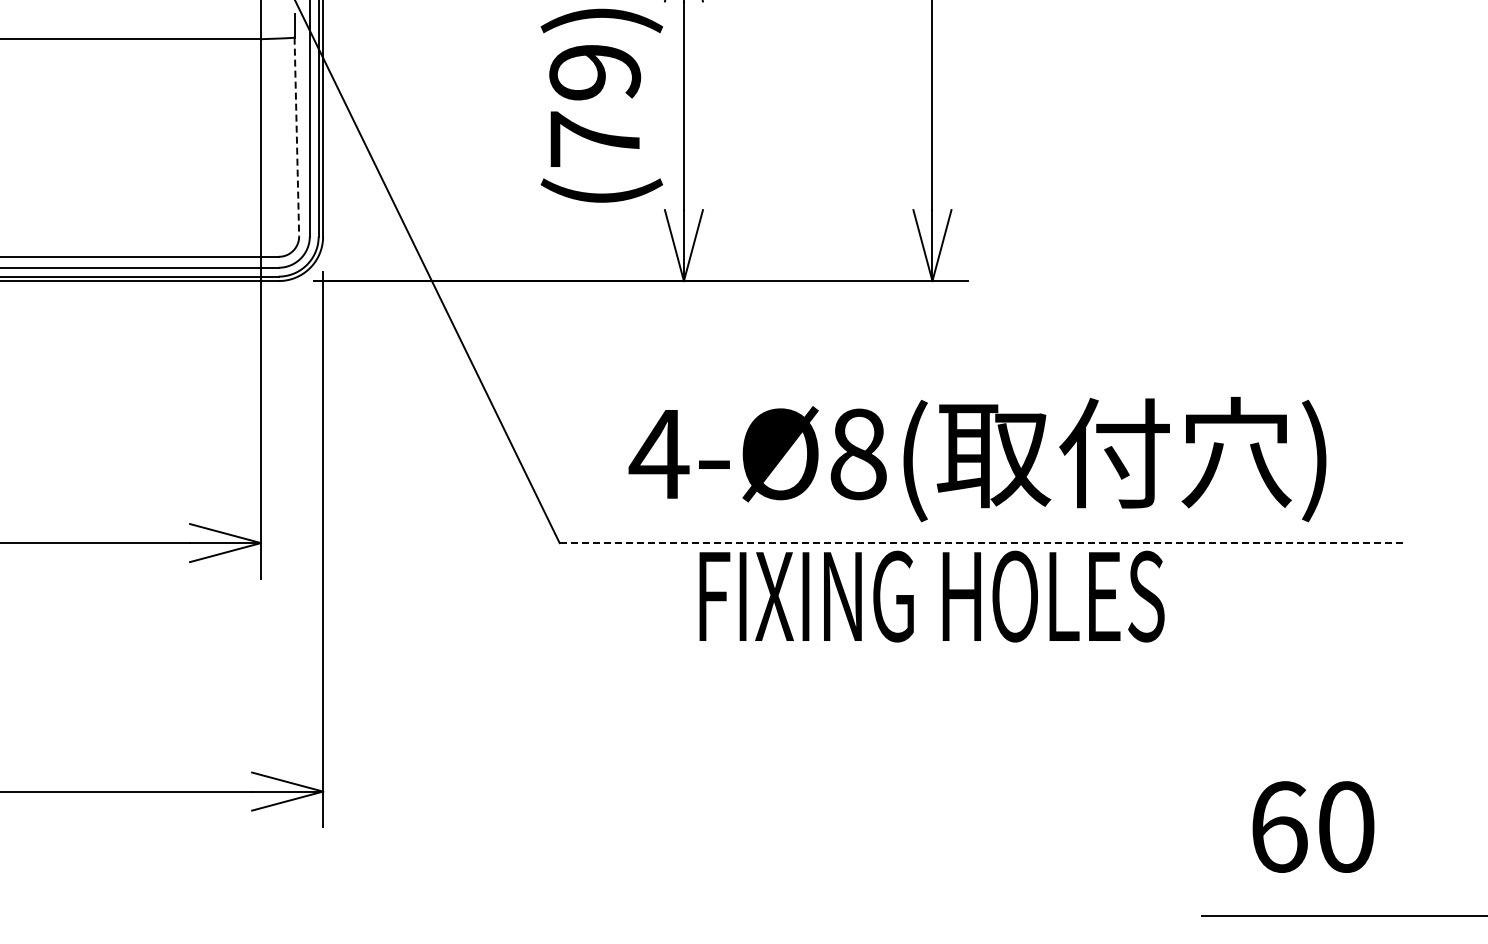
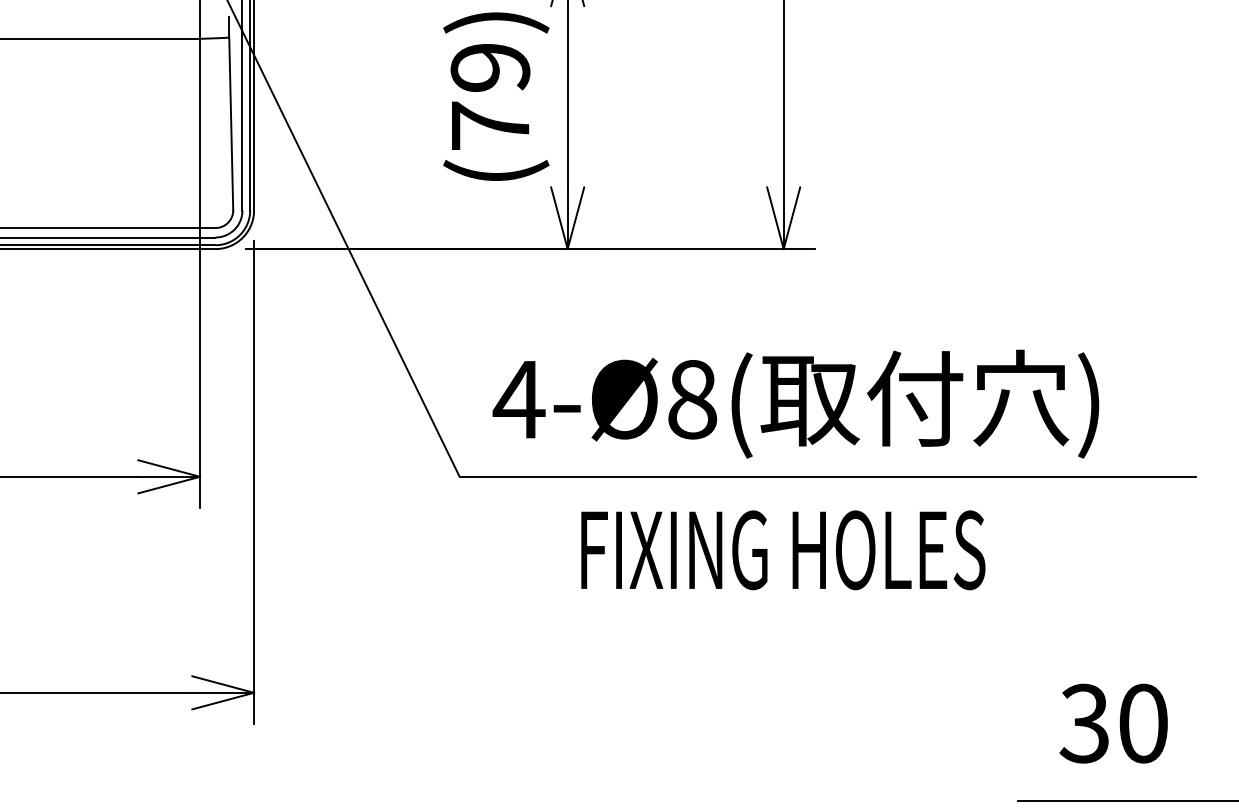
line: (296, 137) -> (230, 124), dashed -> solid
text: (977, 459) -> (795, 404), moved
line: (983, 543) -> (828, 477), dashed -> solid
text: (931, 596) -> (782, 550), moved
text: (1278, 826) -> (1084, 723), 60 -> 30

